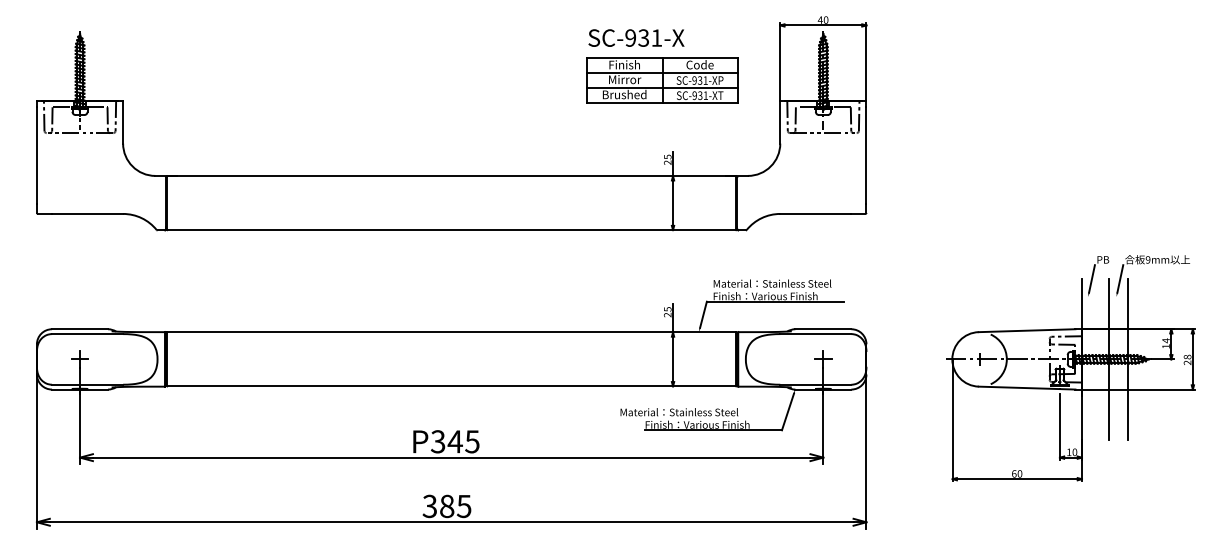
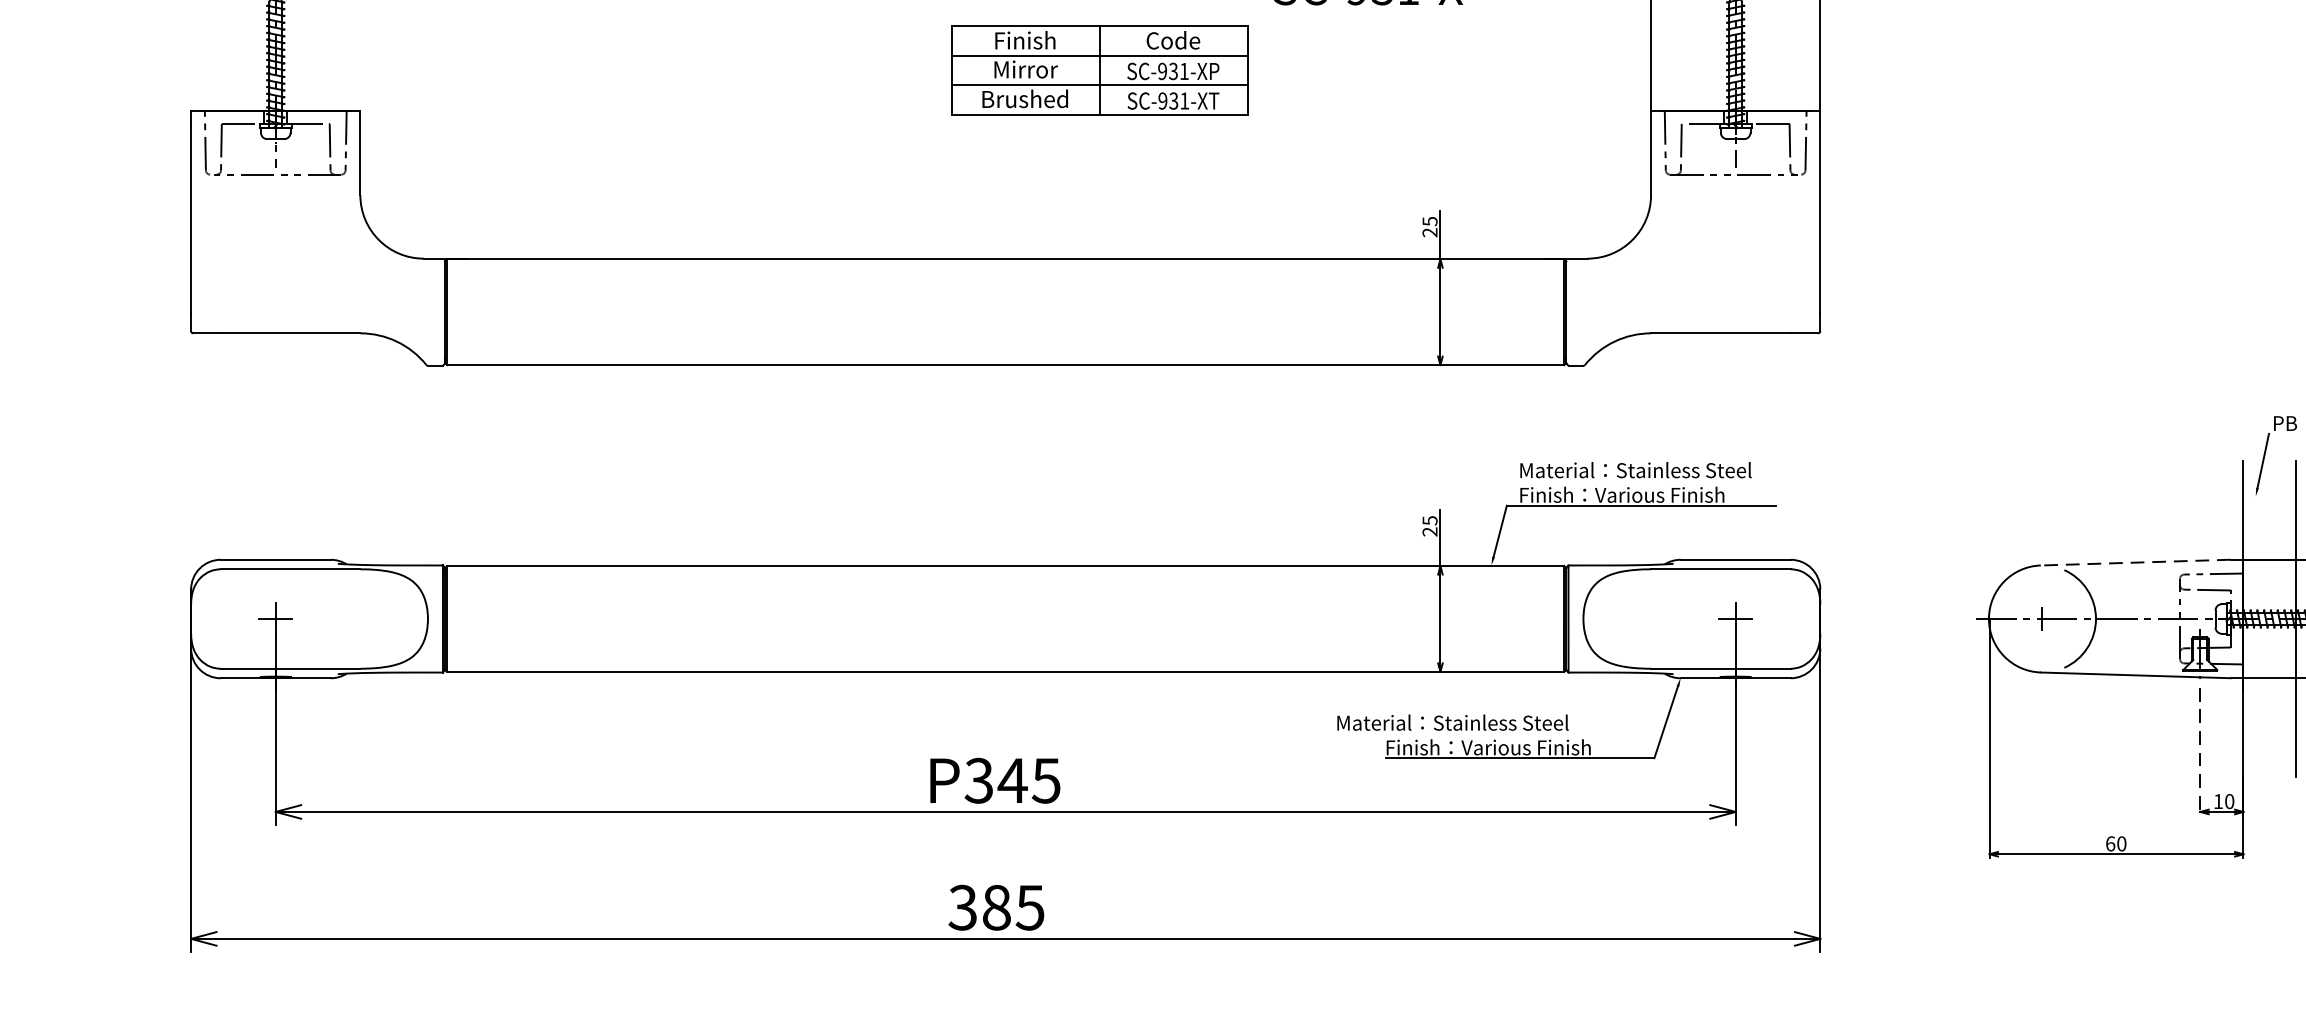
part: (662, 80) -> (1099, 71), moved
line: (1026, 330) -> (2134, 562), solid -> dashed
line: (1059, 427) -> (2199, 752), solid -> dashed

